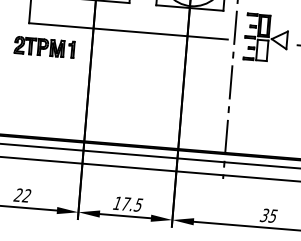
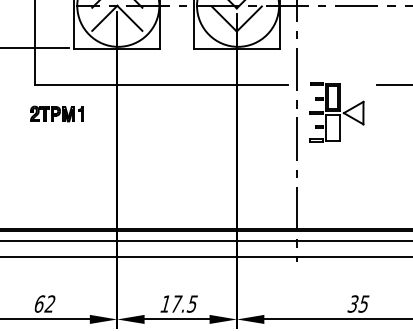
part: (266, 38) -> (336, 112), moved
part: (44, 46) -> (56, 113), size x0.7
text: (18, 194) -> (39, 303), 22 -> 62

